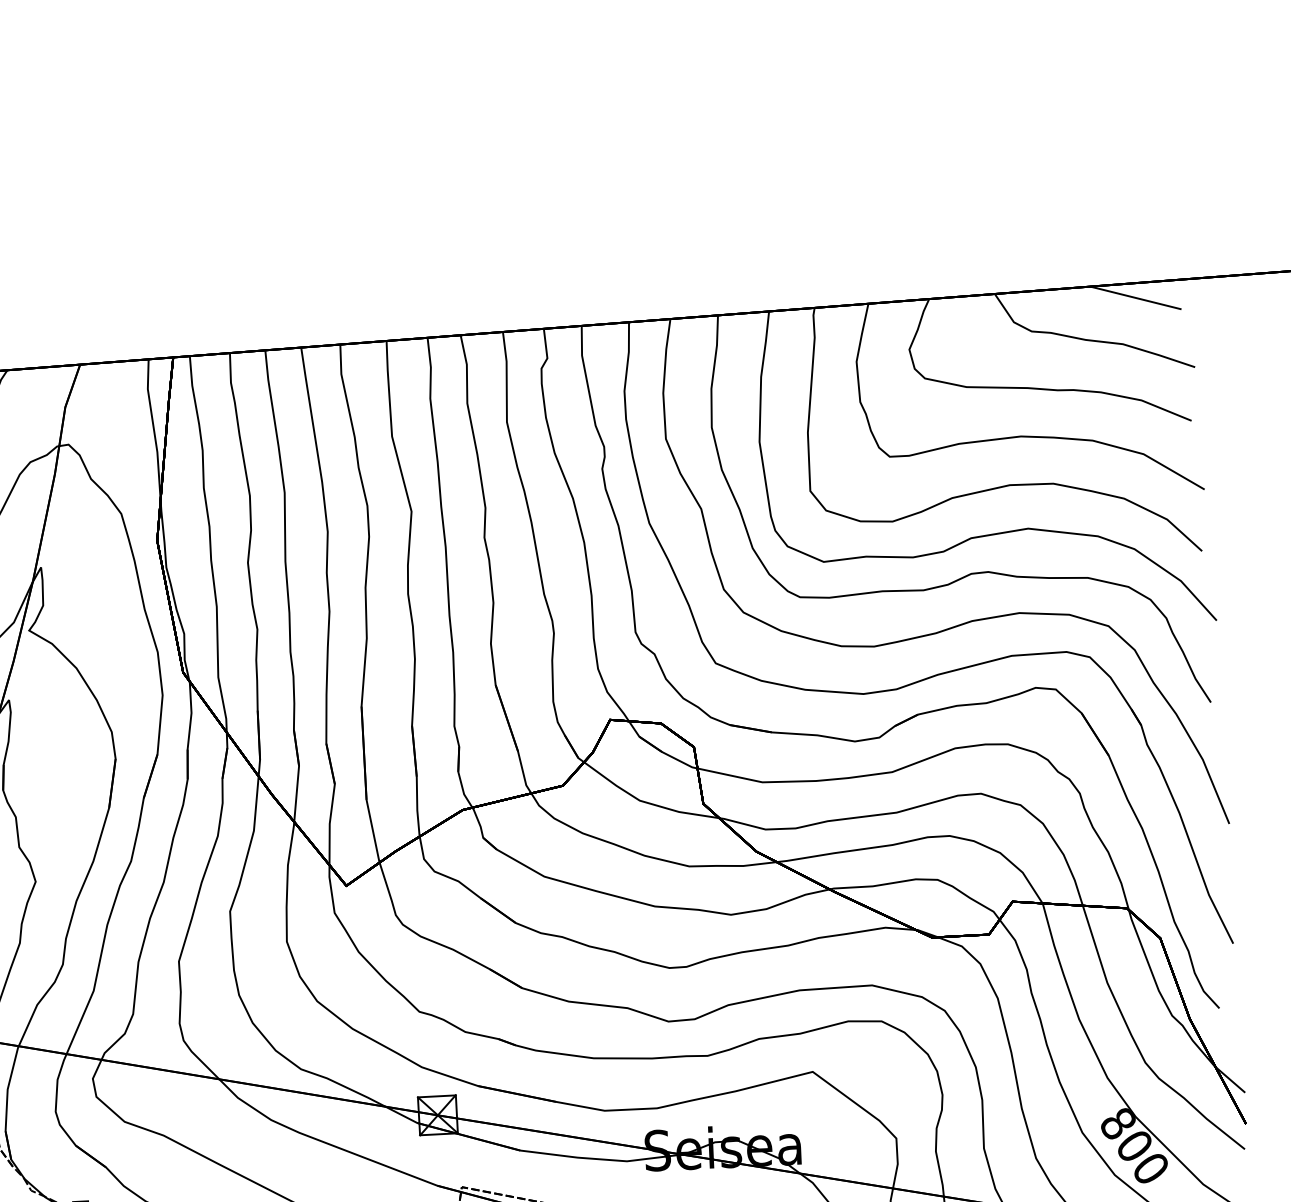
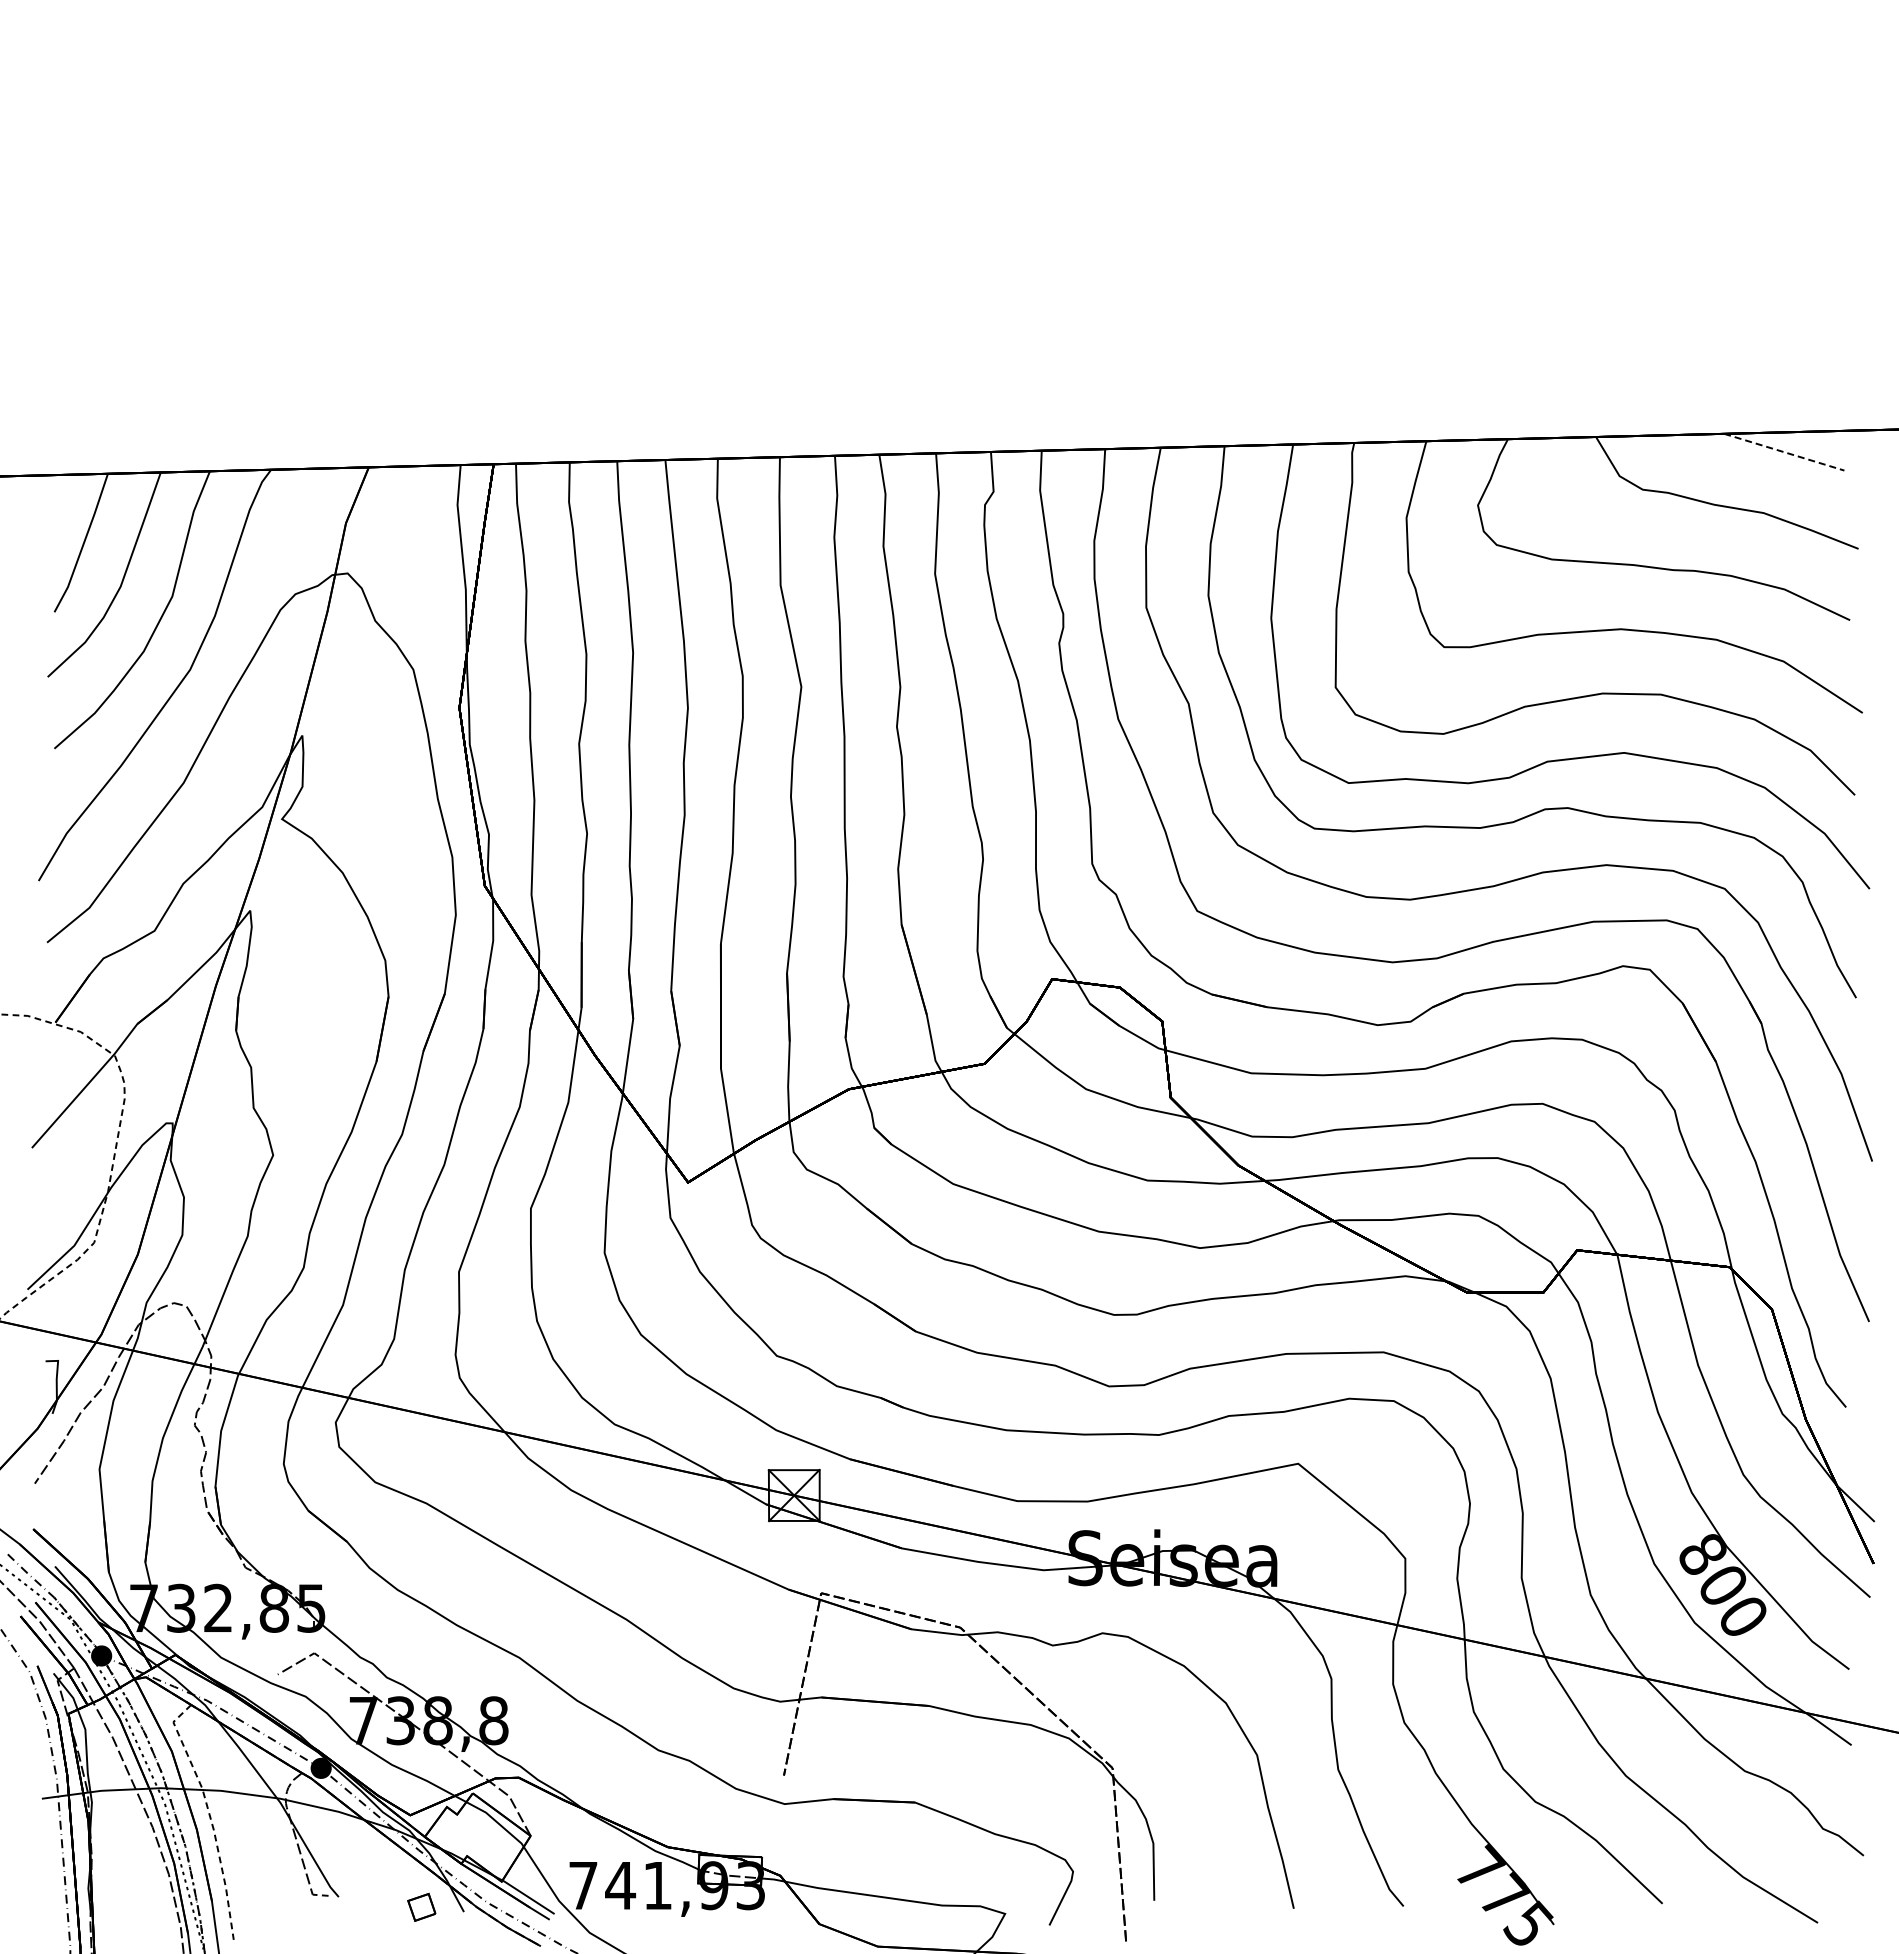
line: (1136, 298) -> (1784, 452), solid -> dashed

